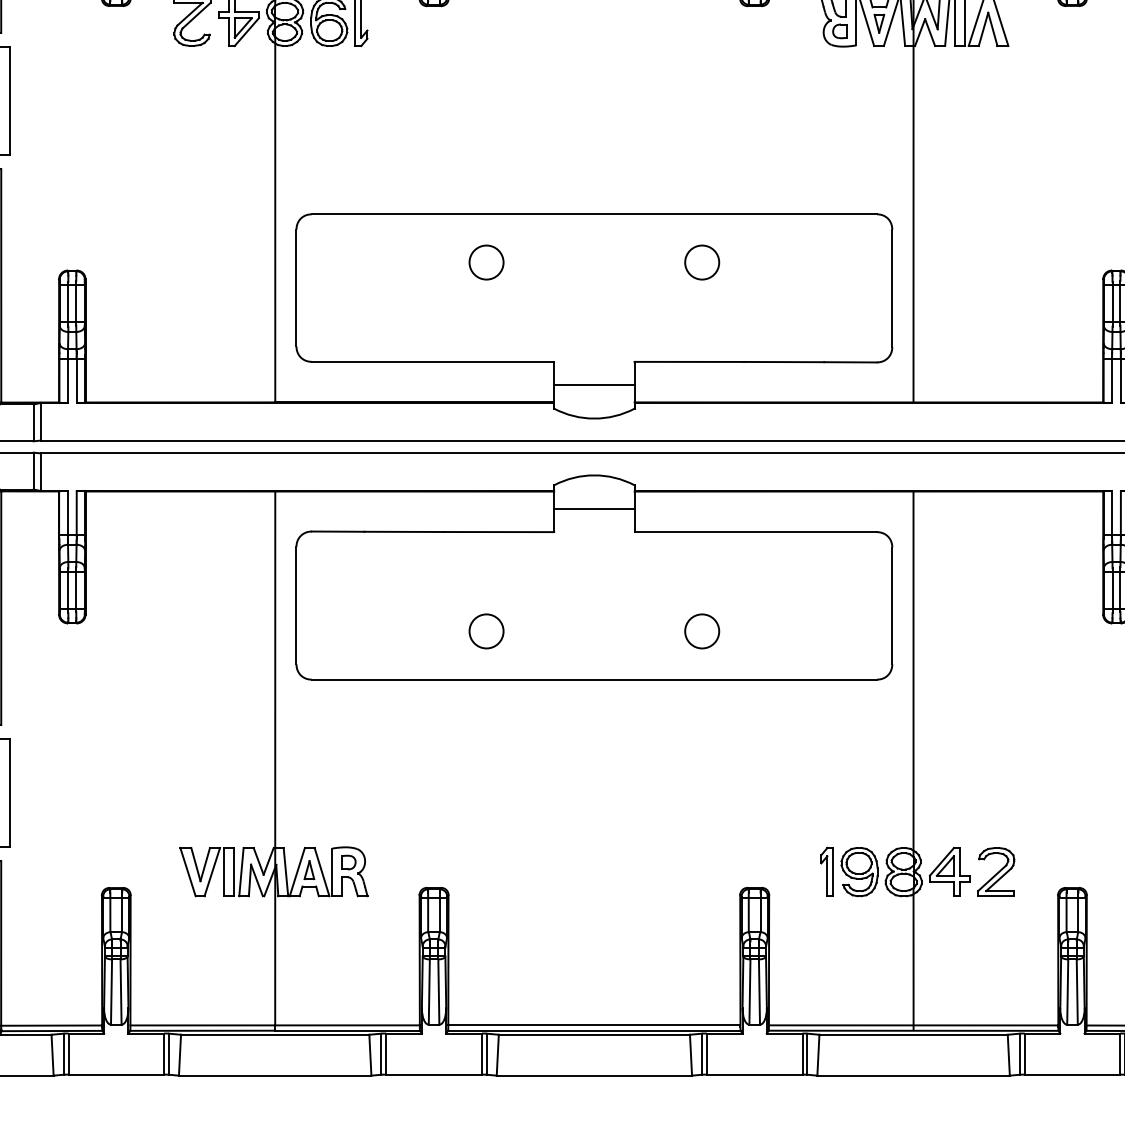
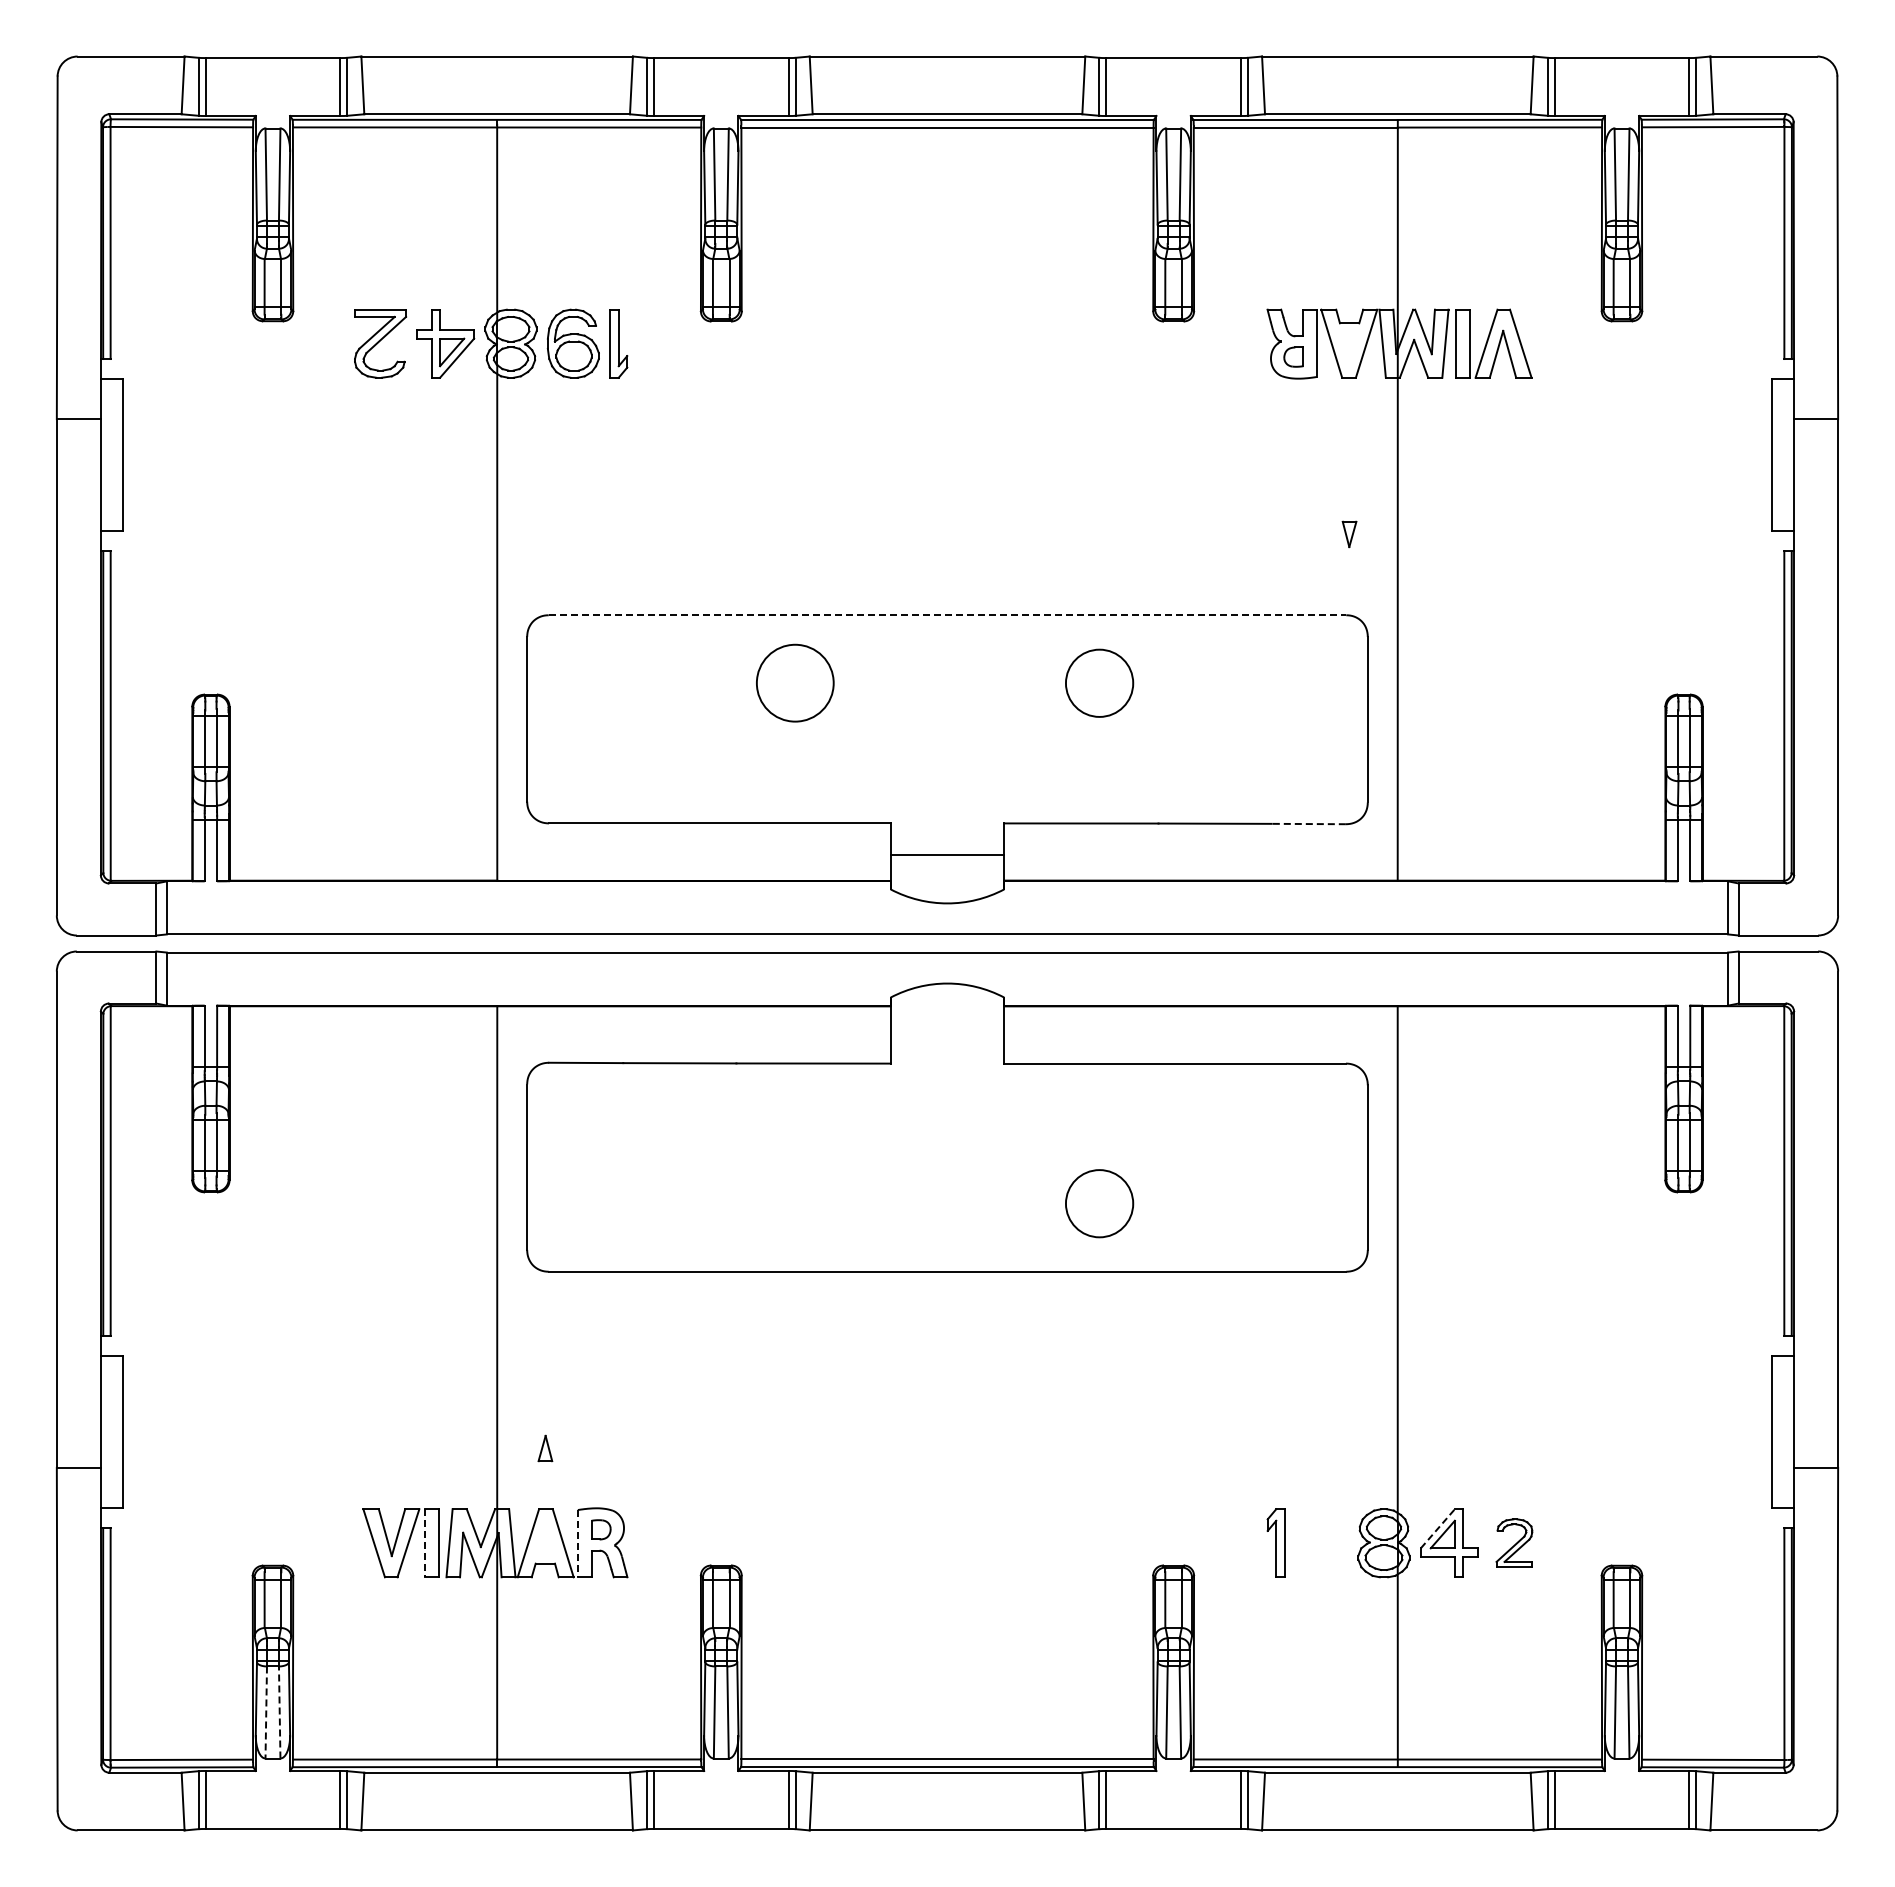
part: (879, 23) -> (1349, 534), moved
line: (594, 214) -> (947, 615), solid -> dashed
circle: (486, 262) -> (795, 683), size x1.6
circle: (702, 262) -> (1099, 683), size x1.4
line: (850, 362) -> (1308, 824), solid -> dashed
line: (594, 509) -> (947, 1031), removed
circle: (486, 631) -> (795, 1203), removed
circle: (702, 631) -> (1099, 1203), size x1.4
line: (941, 861) -> (1437, 1528), solid -> dashed
part: (309, 870) -> (545, 1448), moved
part: (996, 871) -> (1514, 1542), size x0.7
line: (223, 872) -> (424, 1543), solid -> dashed
line: (332, 872) -> (577, 1543), solid -> dashed
part: (859, 872) -> (1321, 1543), removed
line: (120, 991) -> (279, 1711), solid -> dashed
line: (111, 992) -> (266, 1712), solid -> dashed

